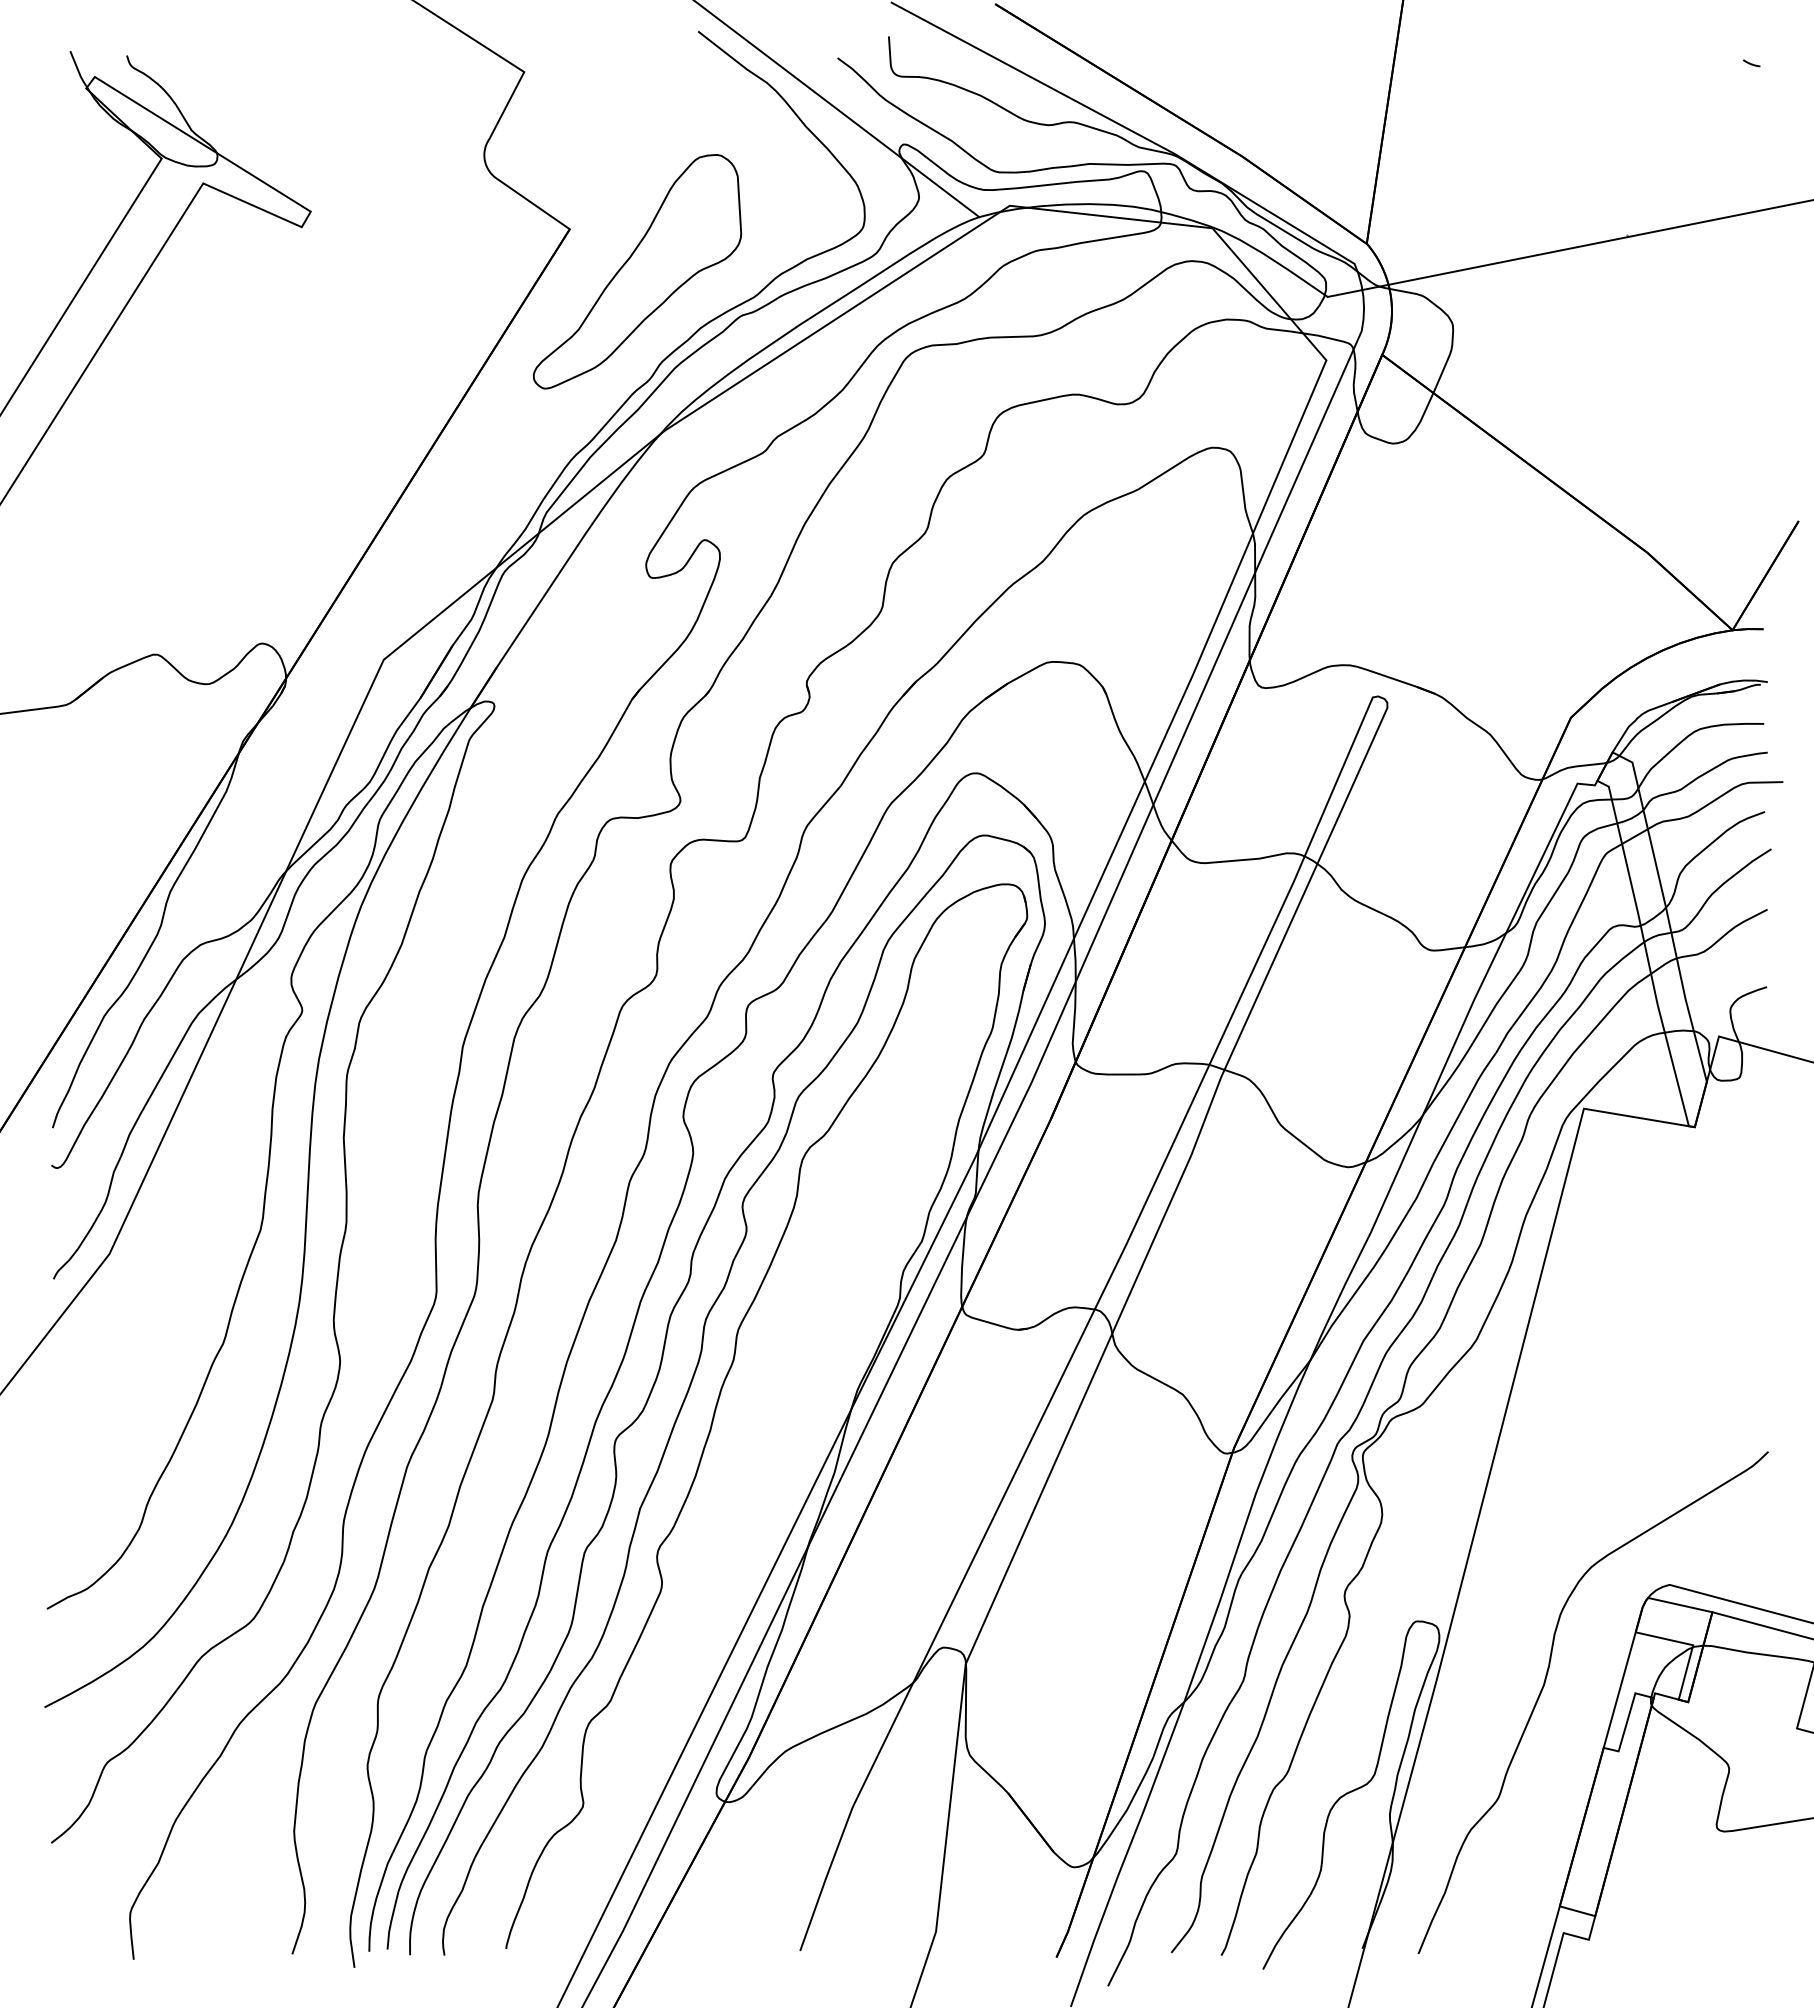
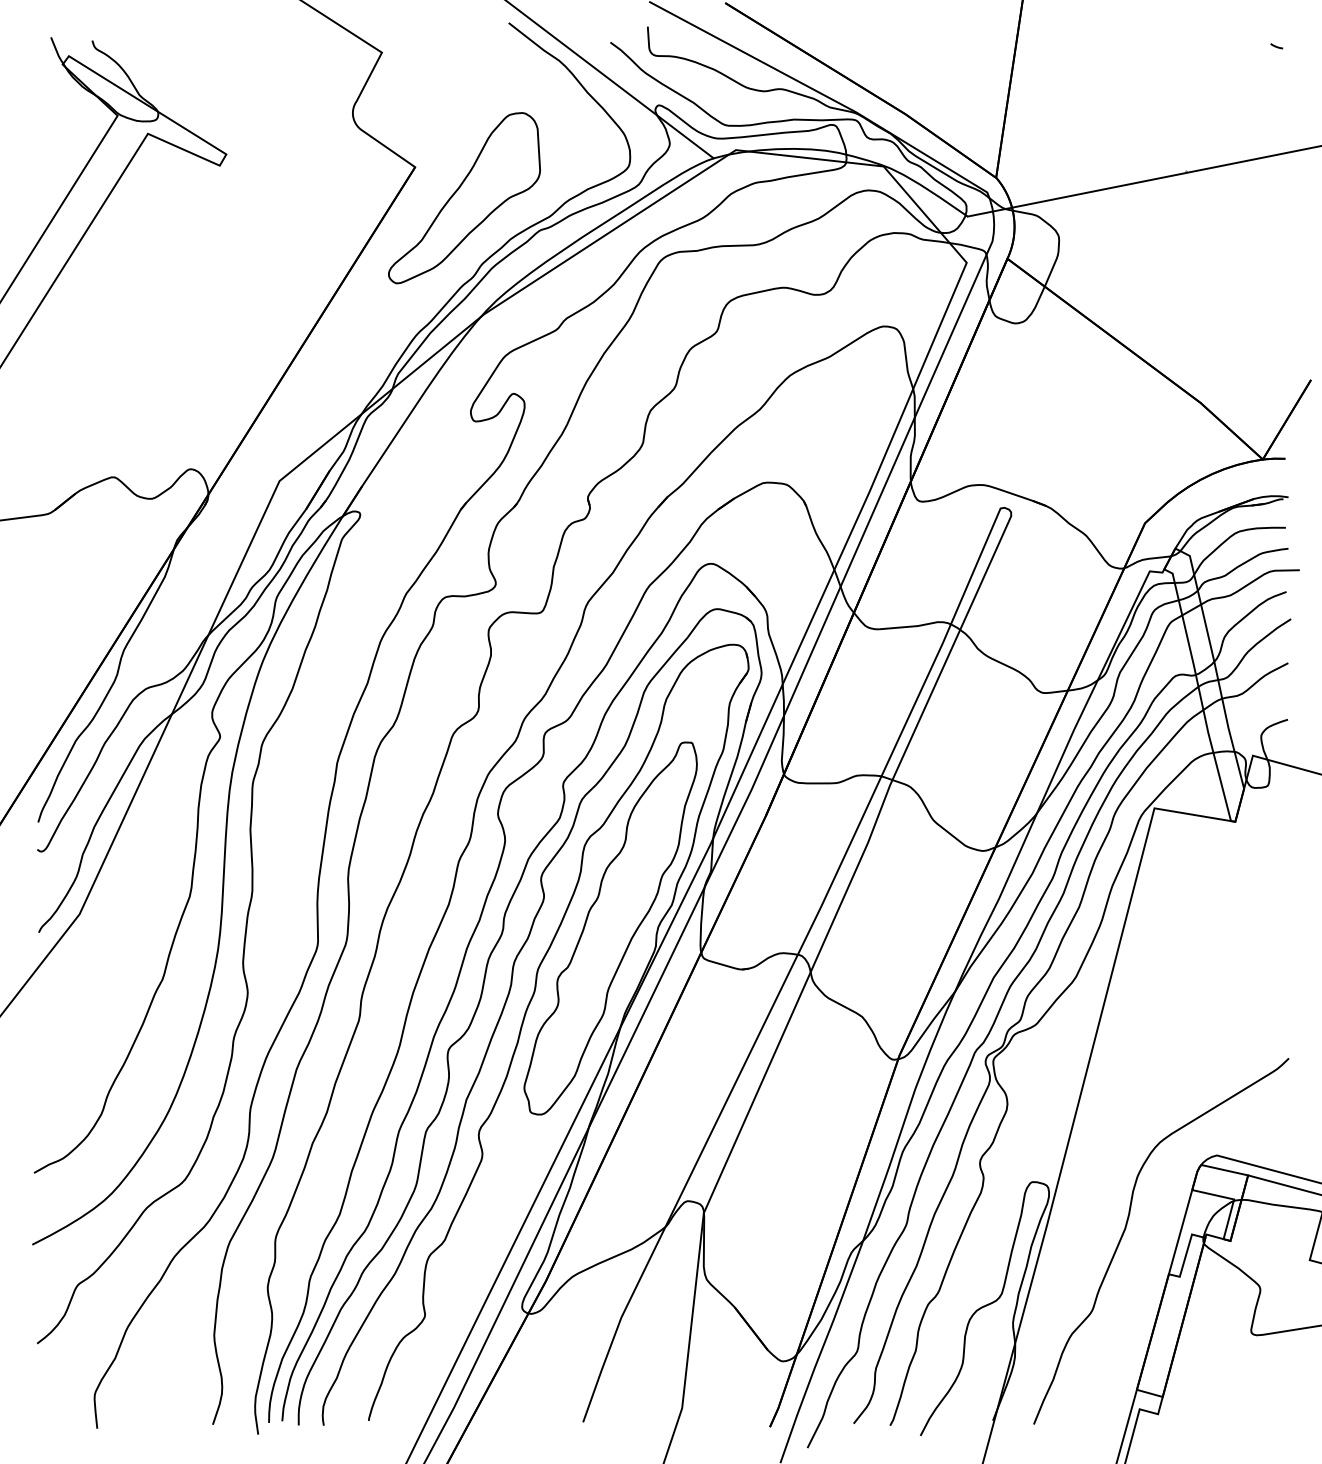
part: (837, 1273) -> (610, 928), added

